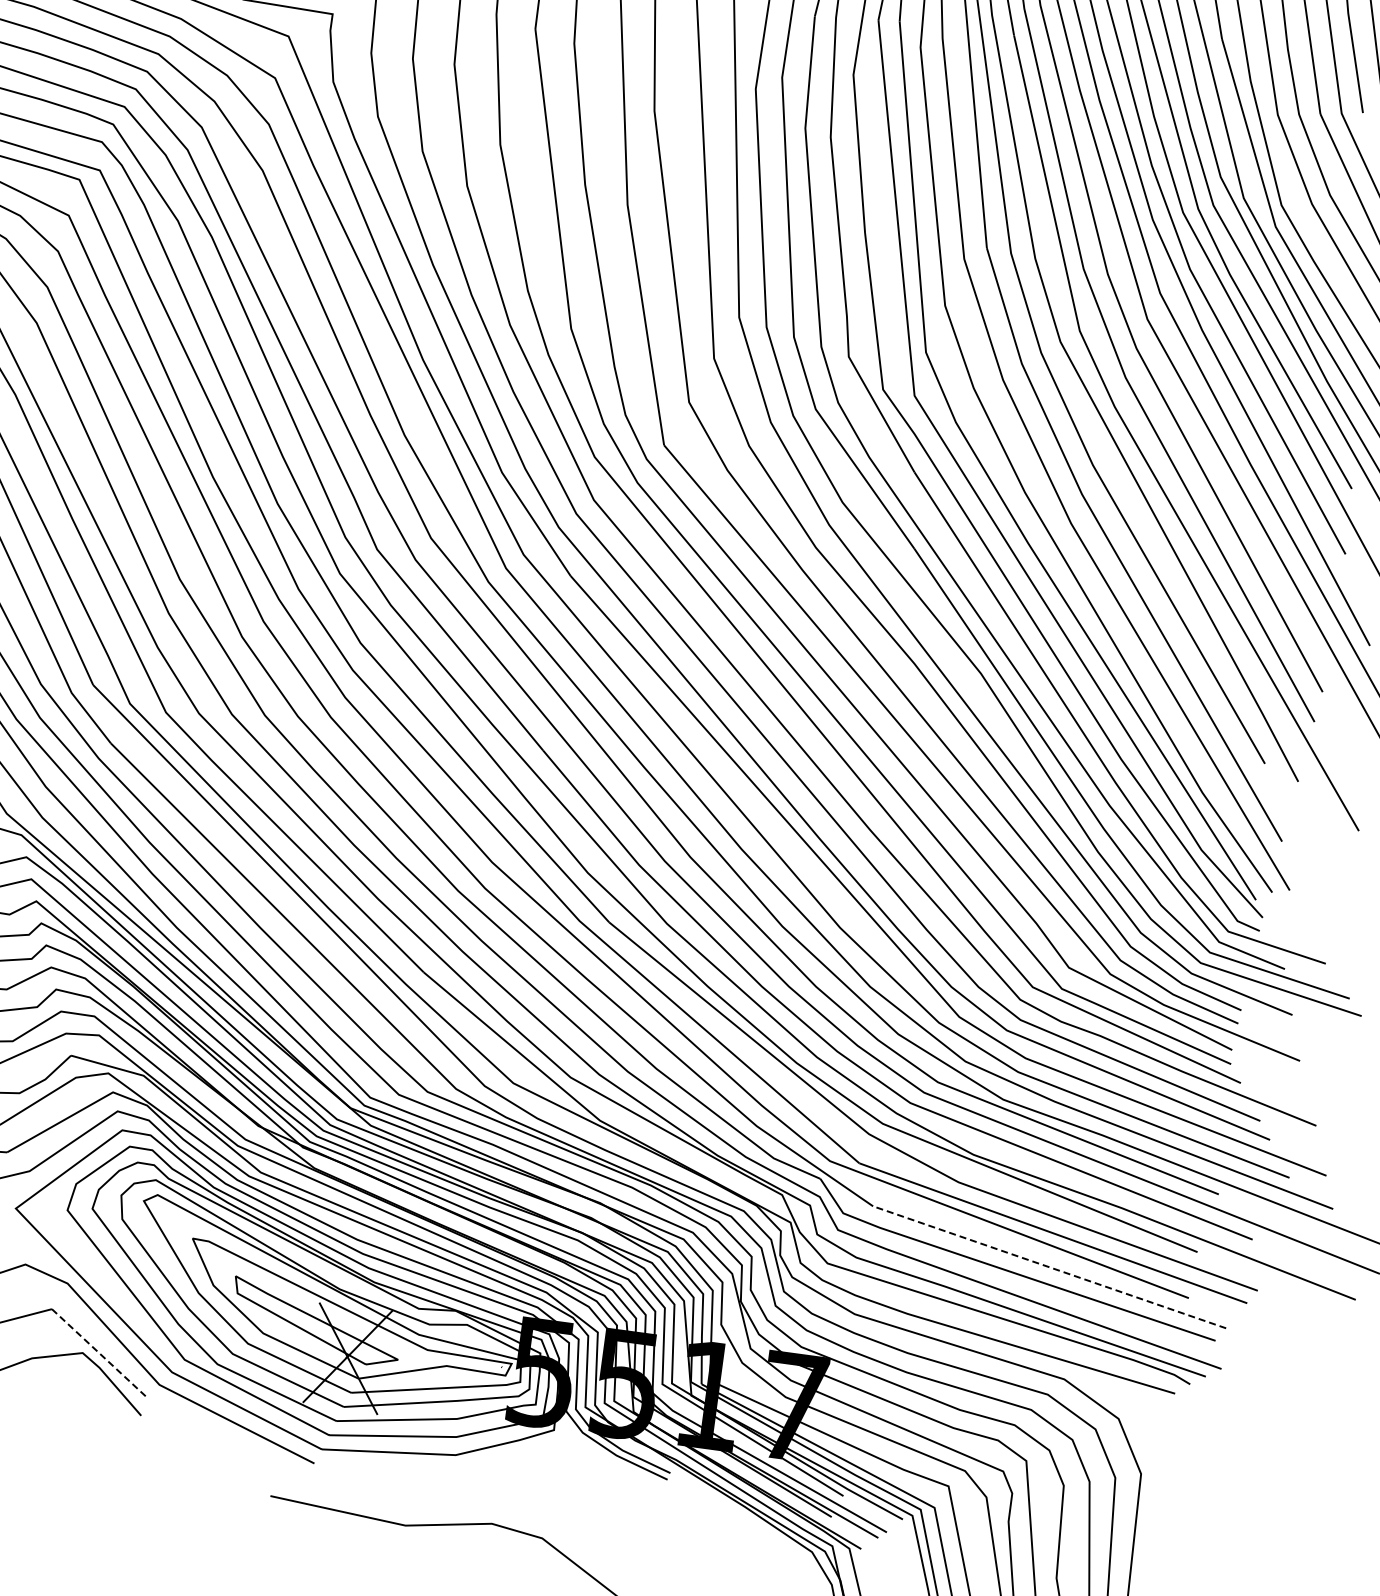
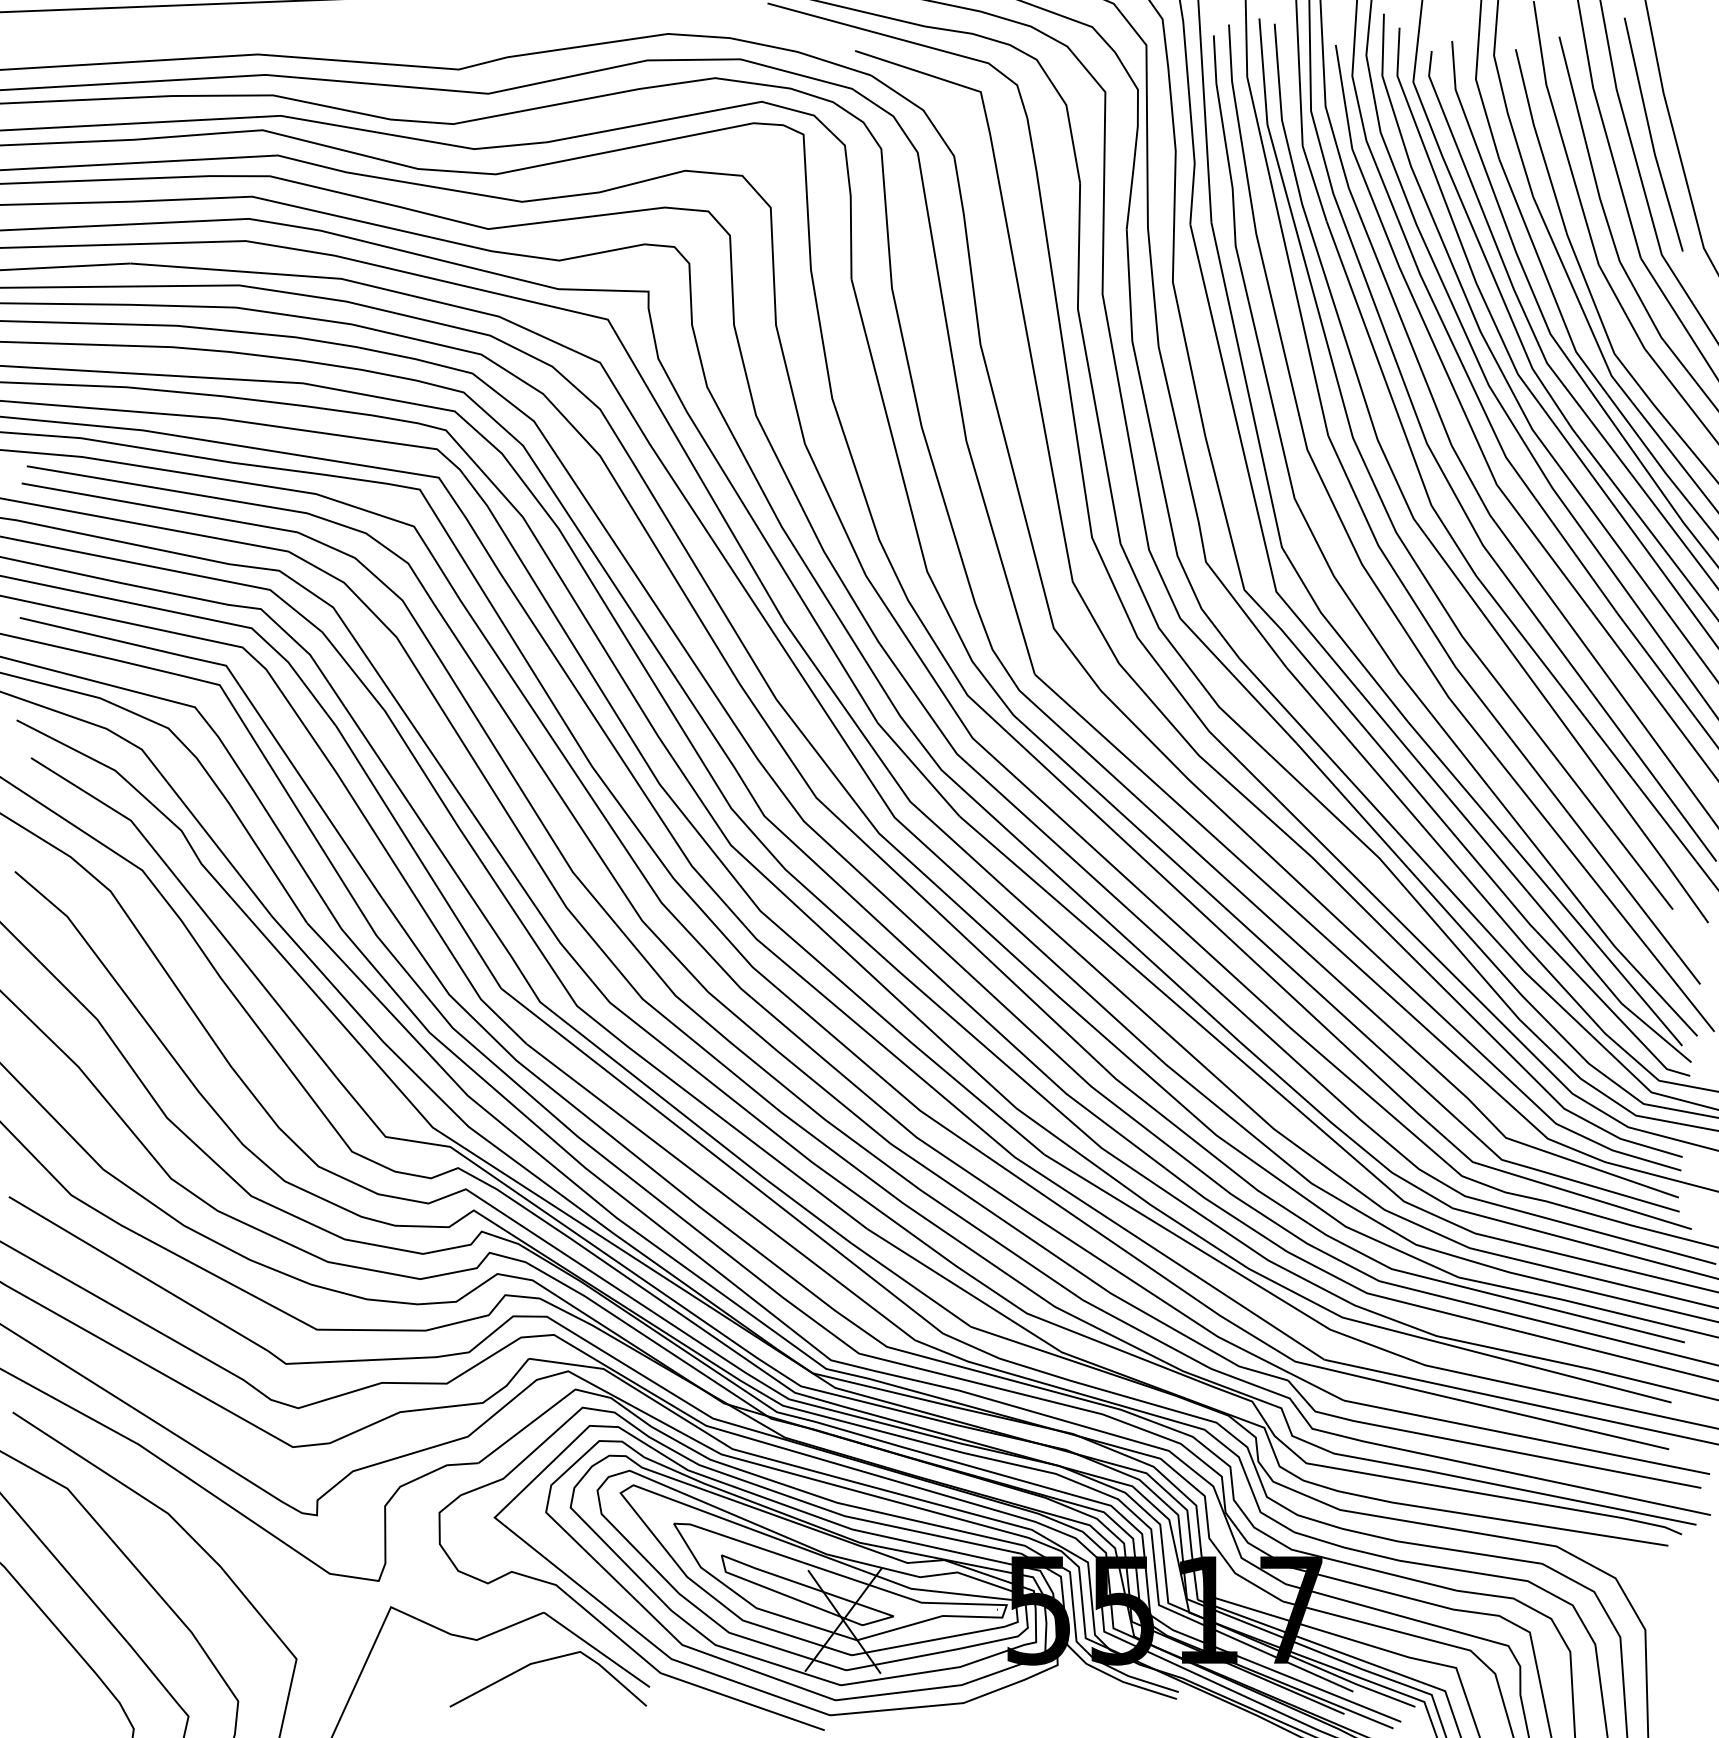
line: (1050, 1267) -> (1527, 1437), dashed -> solid
line: (99, 1352) -> (596, 1649), dashed -> solid

